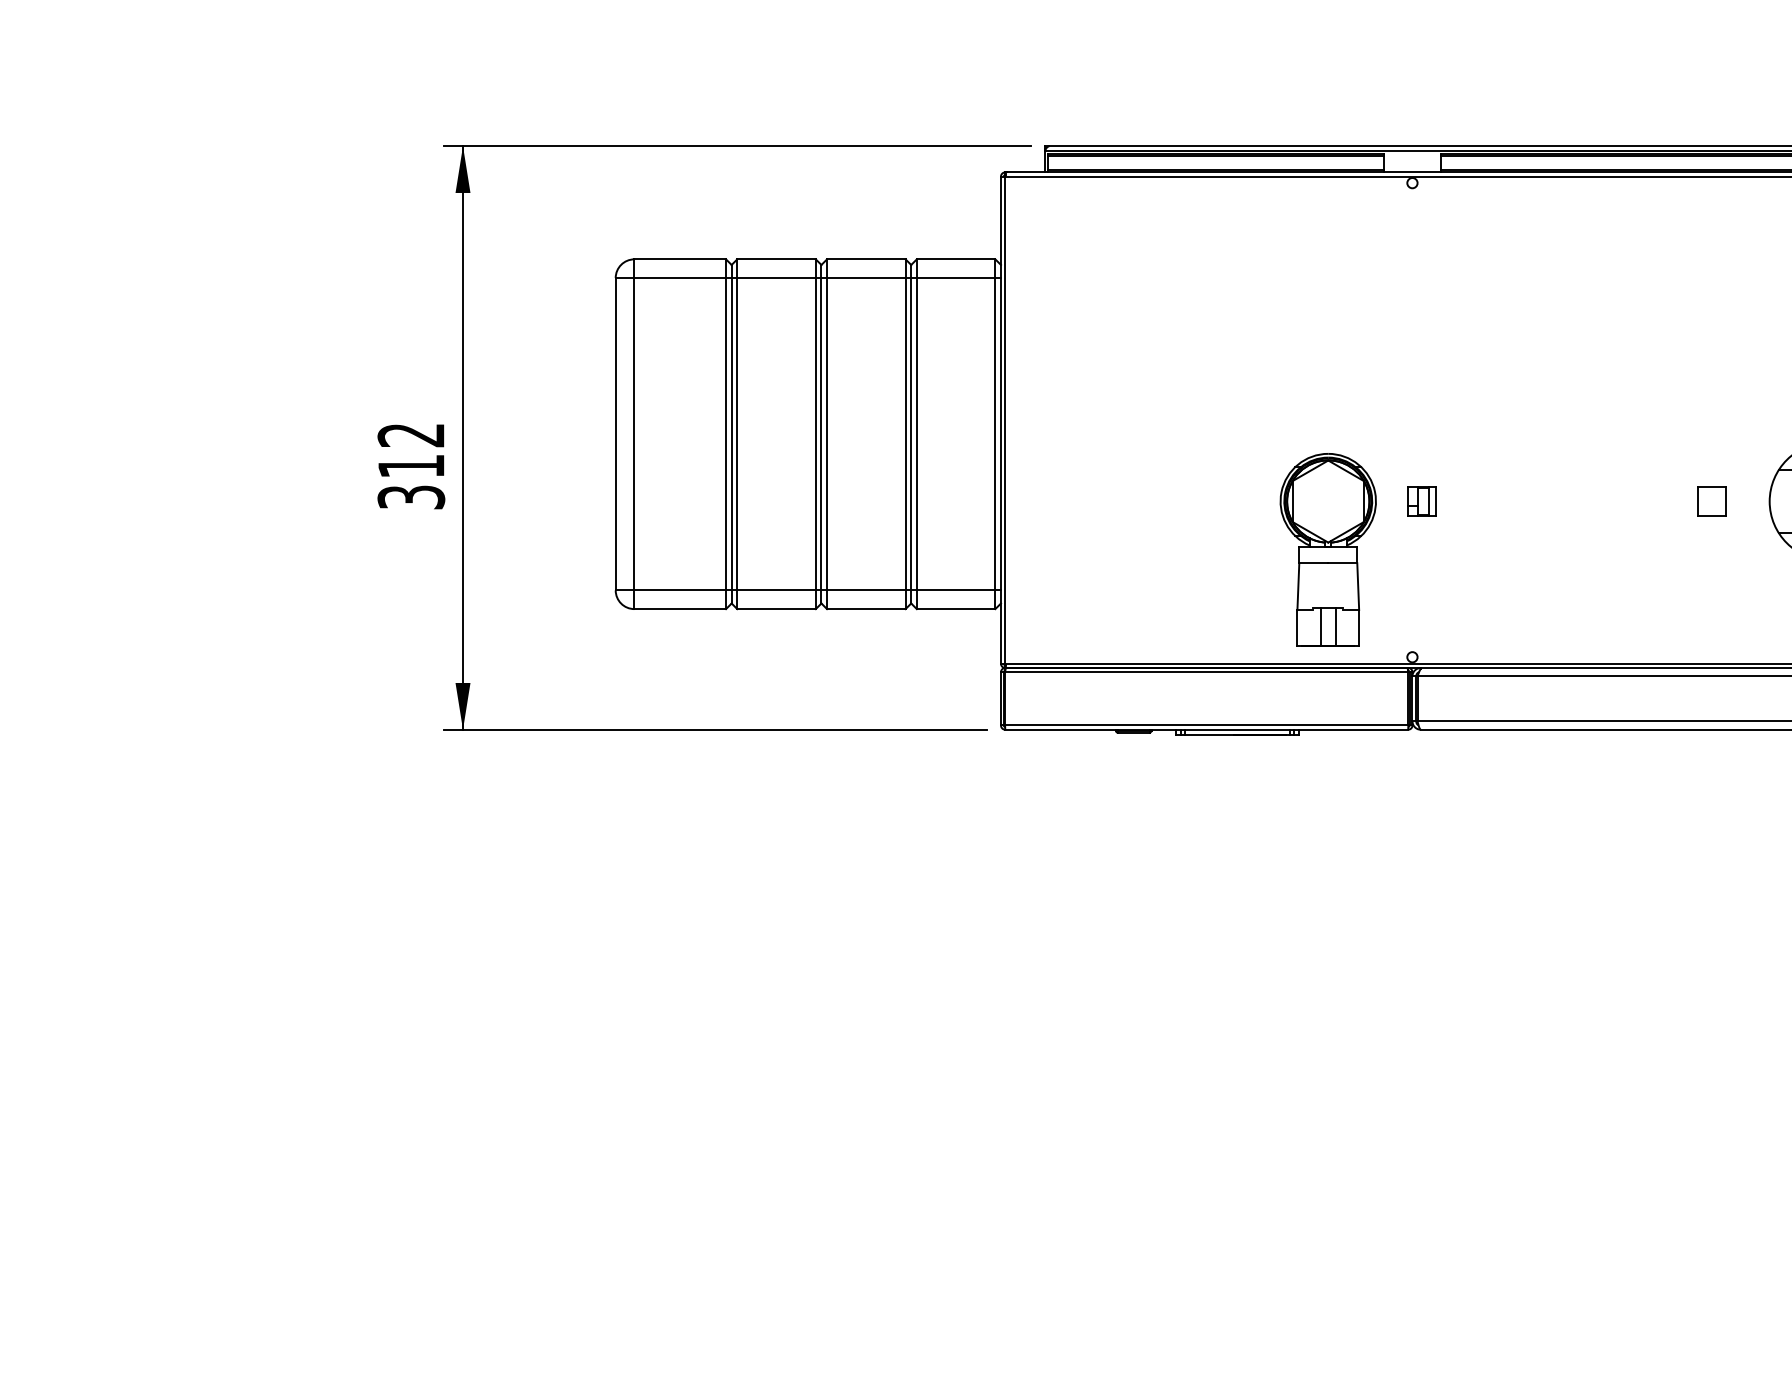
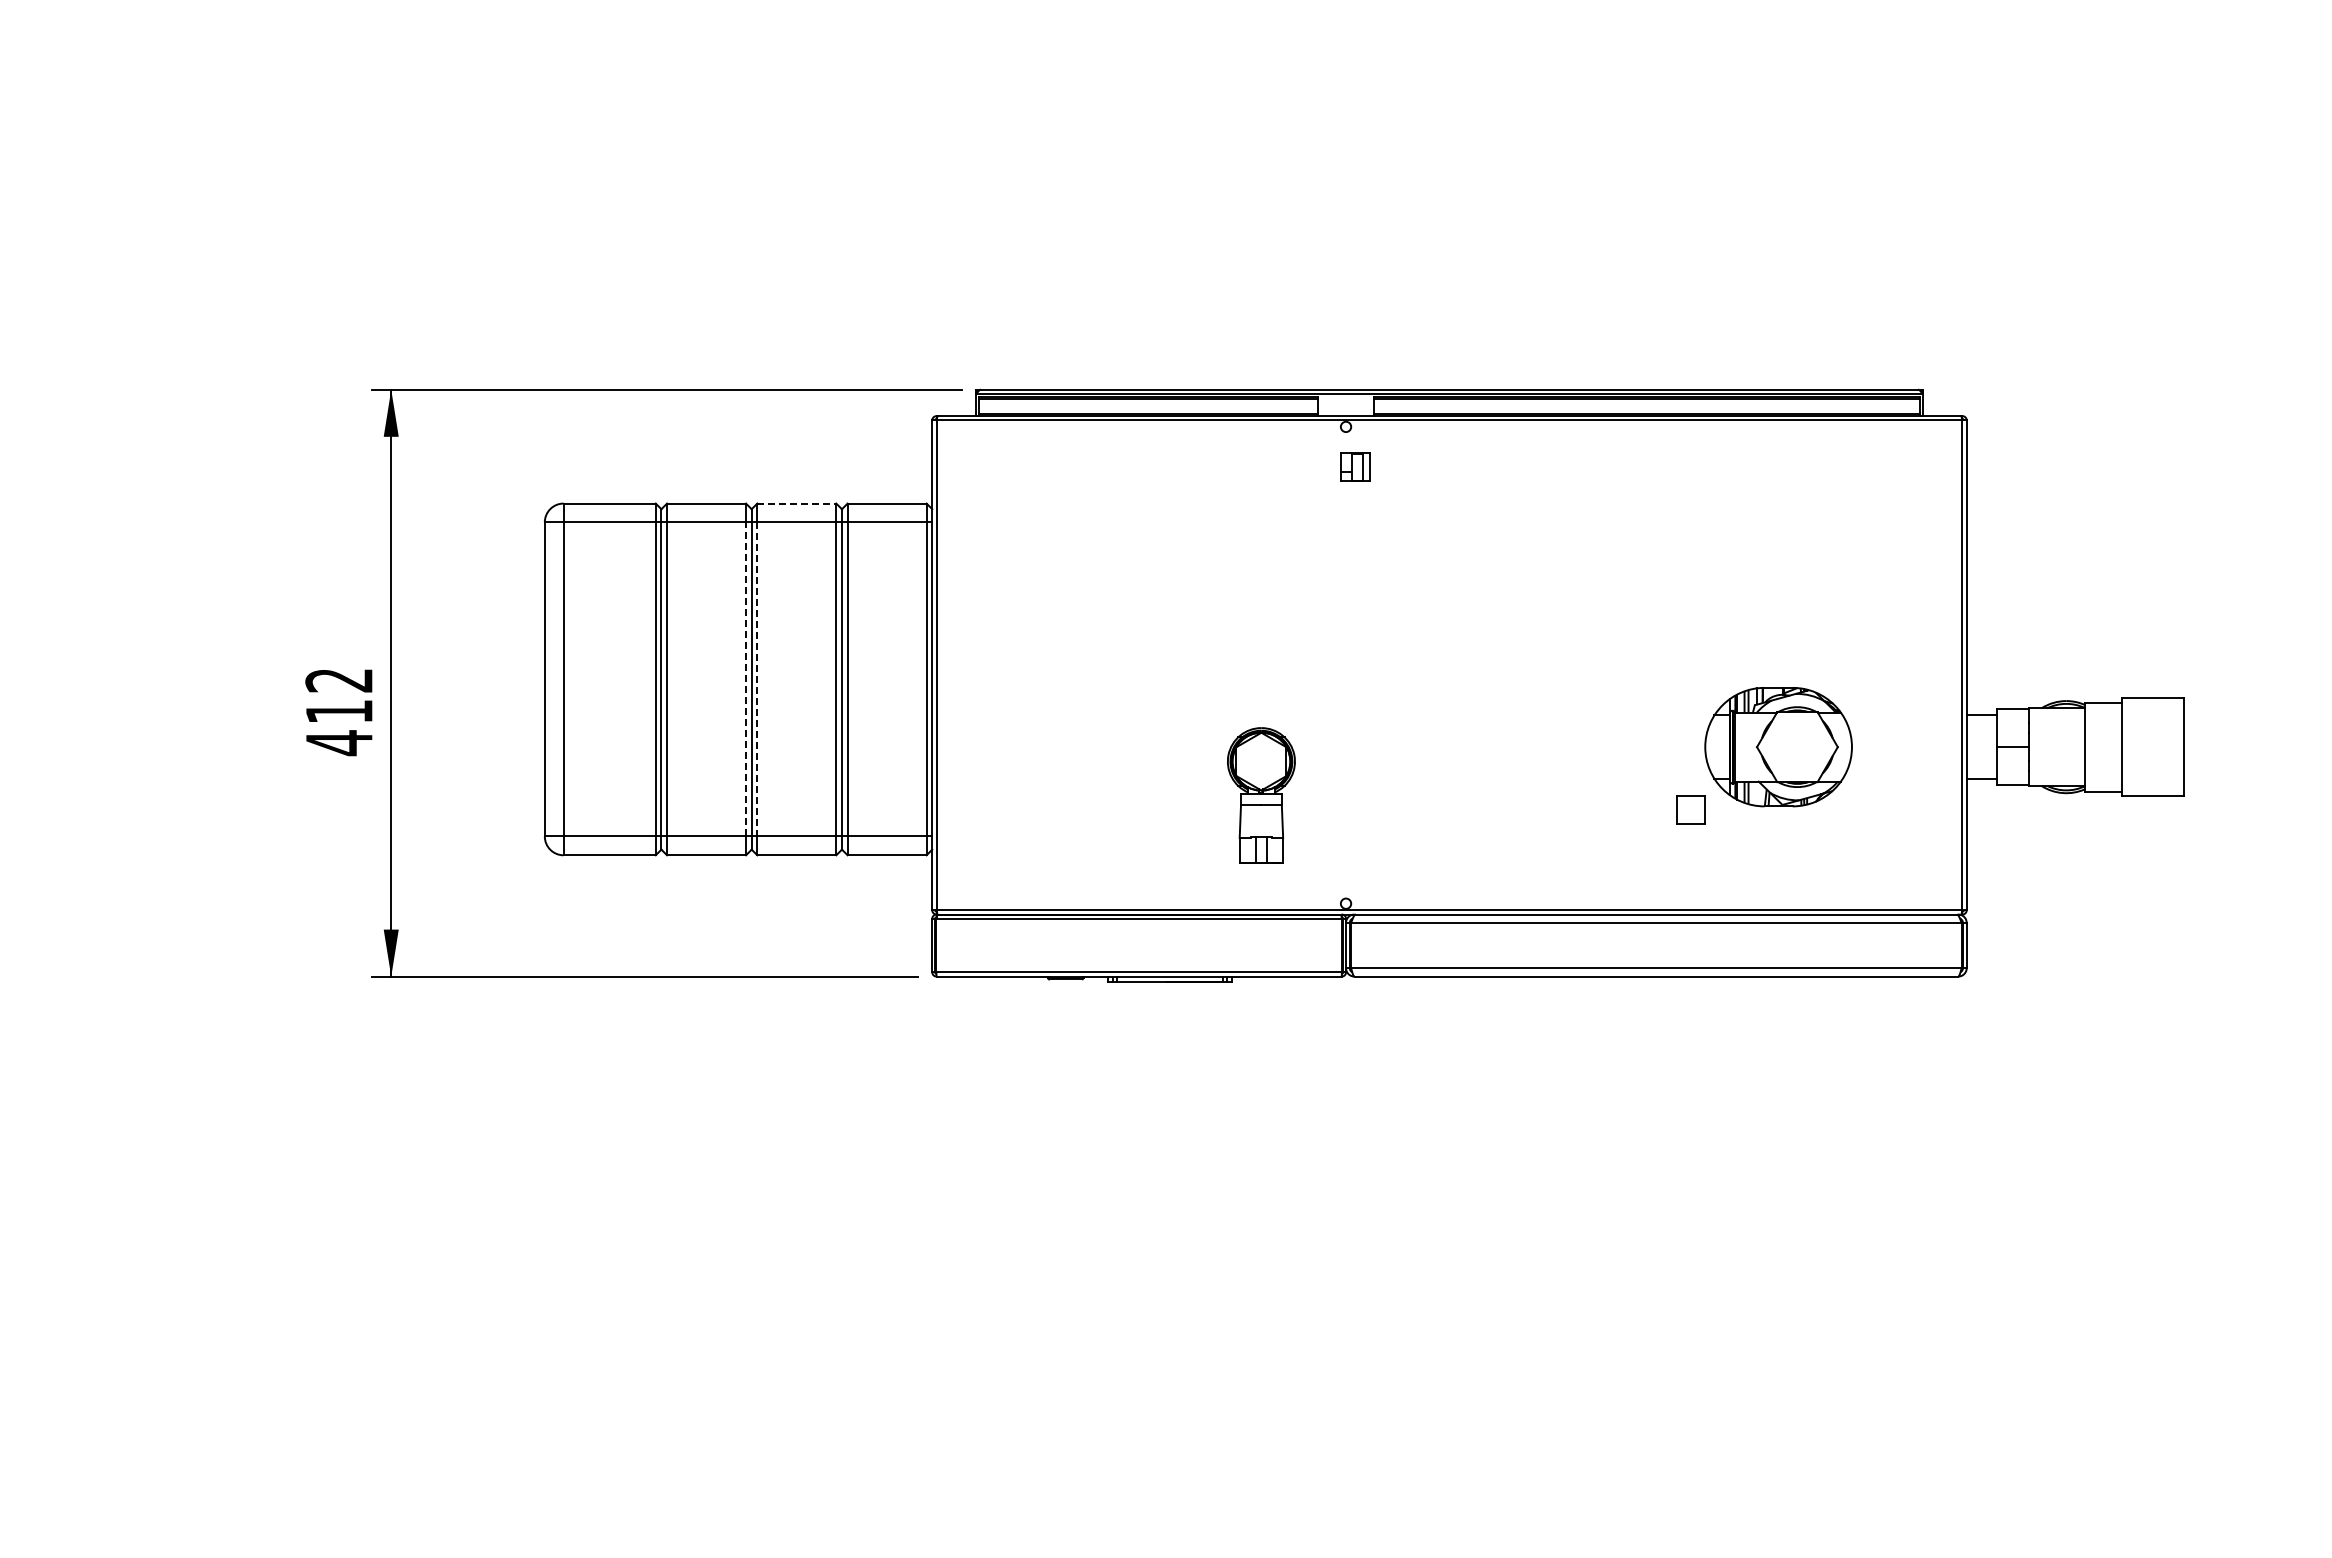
line: (866, 259) -> (797, 503), solid -> dashed
line: (816, 433) -> (746, 678), solid -> dashed
line: (827, 434) -> (757, 679), solid -> dashed
text: (411, 497) -> (339, 743), 312 -> 412
part: (1421, 500) -> (1355, 466), moved
part: (1711, 500) -> (1690, 809), moved
part: (1328, 549) -> (1261, 795), size x0.7

